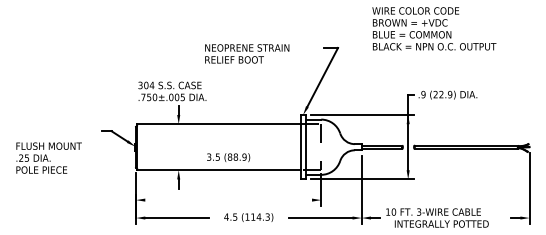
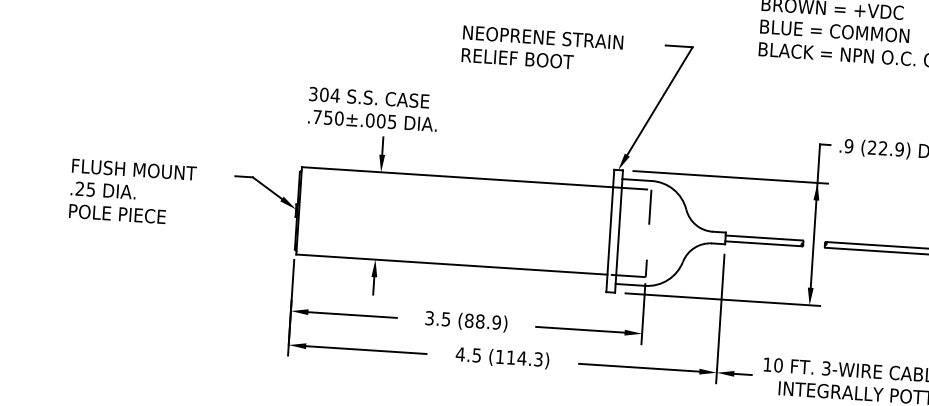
text: (247, 53) -> (543, 48), moved
text: (48, 157) -> (131, 191), moved
text: (228, 157) -> (466, 321), moved
line: (168, 200) -> (352, 315), added
line: (288, 200) -> (579, 330), added

